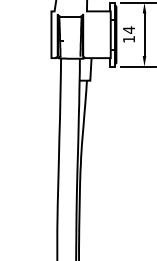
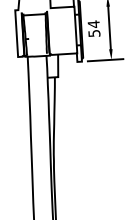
text: (129, 39) -> (94, 33), 14 -> 54

